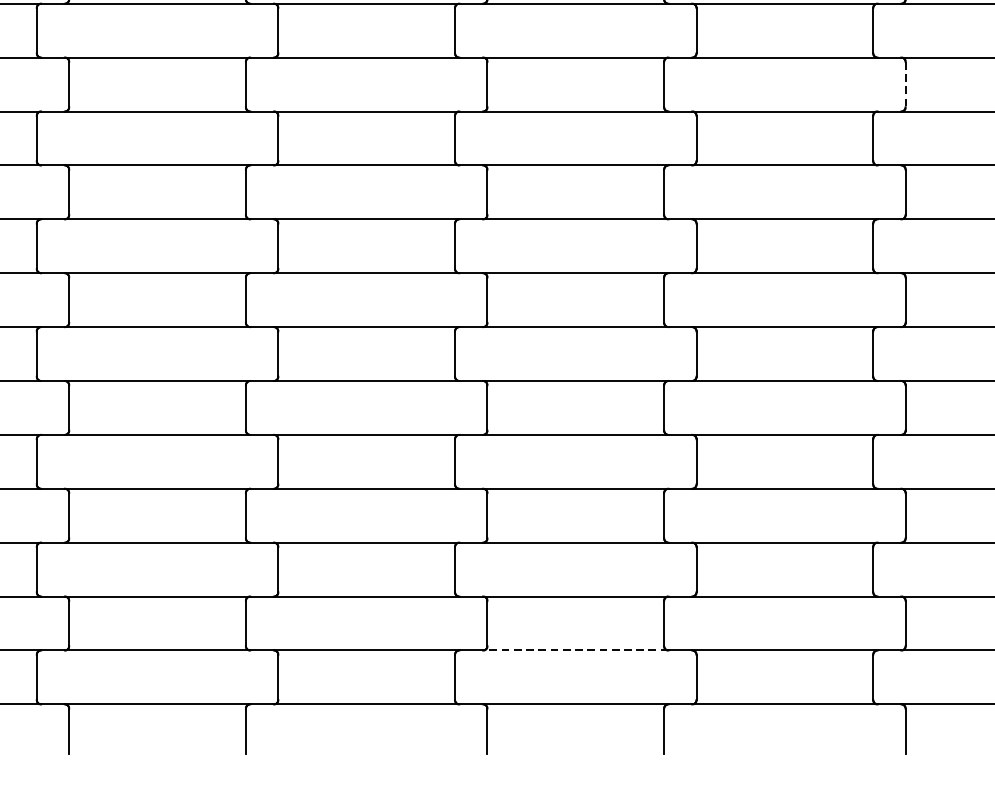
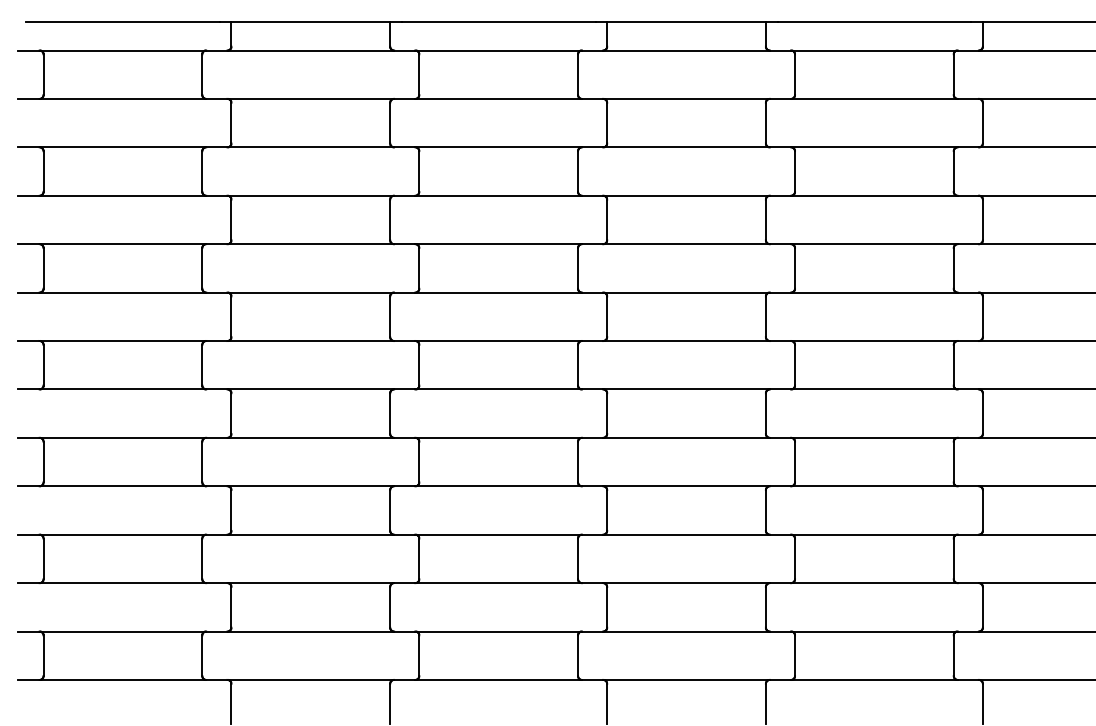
line: (905, 84) -> (982, 123), dashed -> solid
line: (575, 650) -> (686, 631), dashed -> solid

